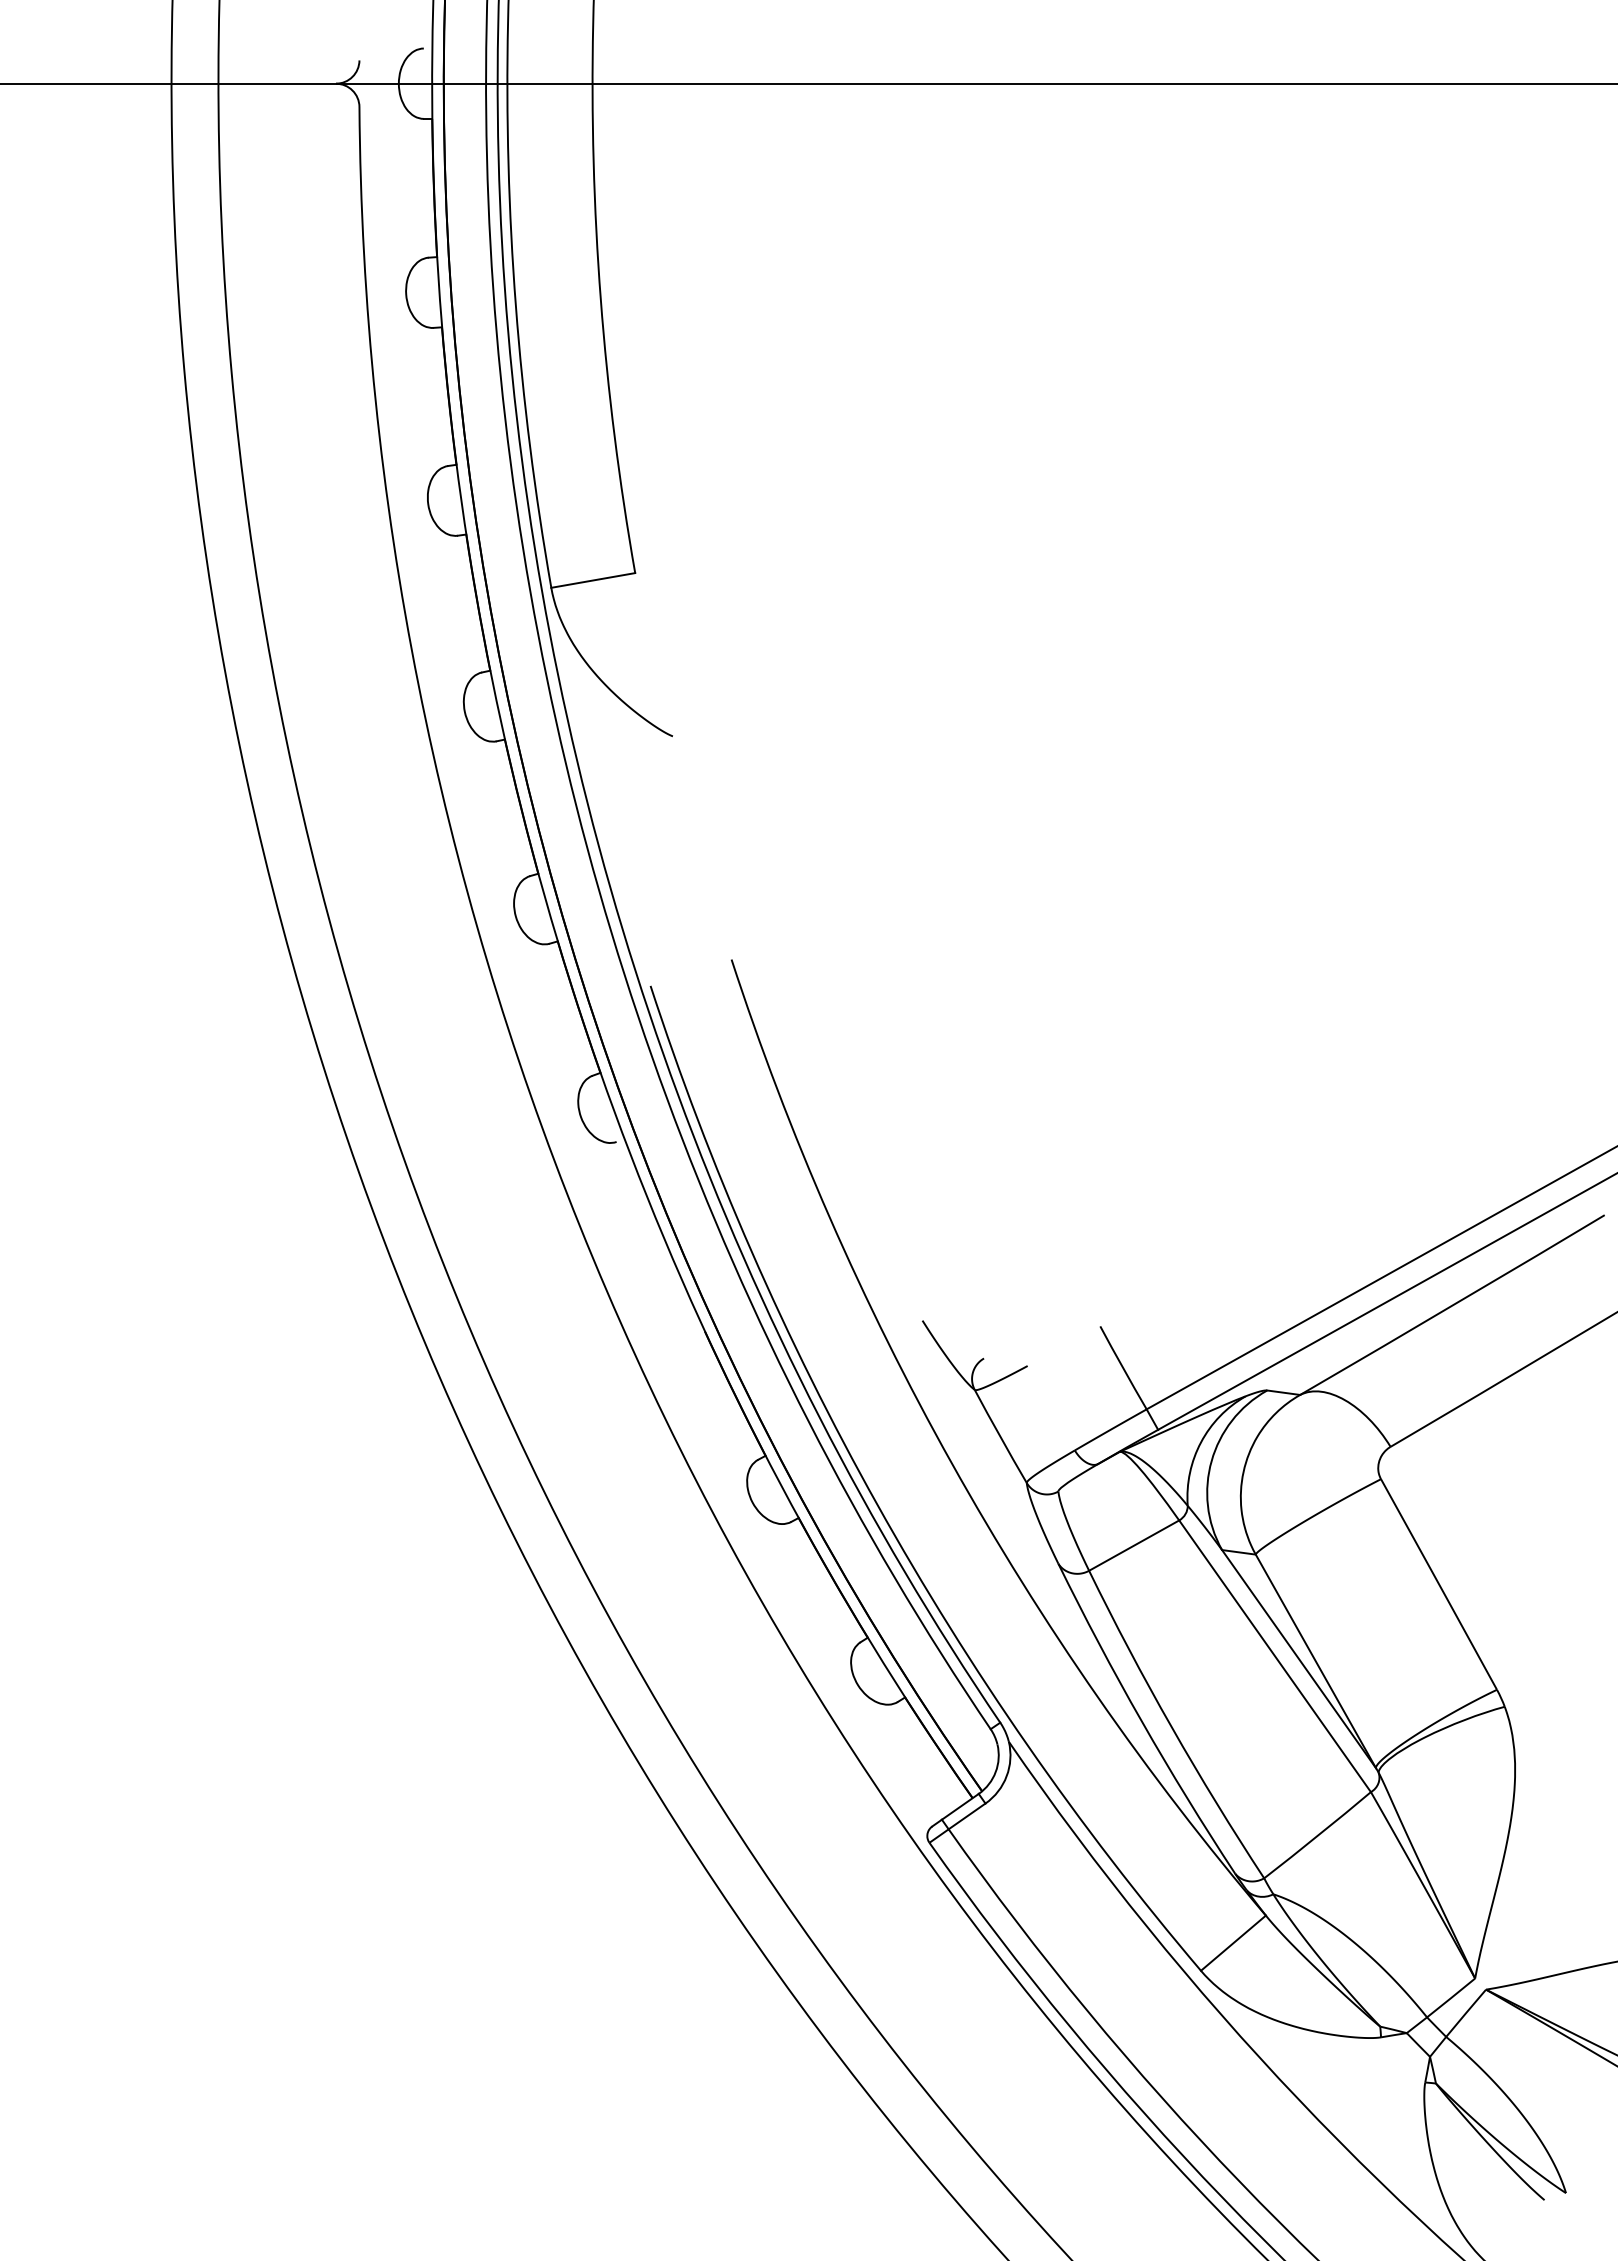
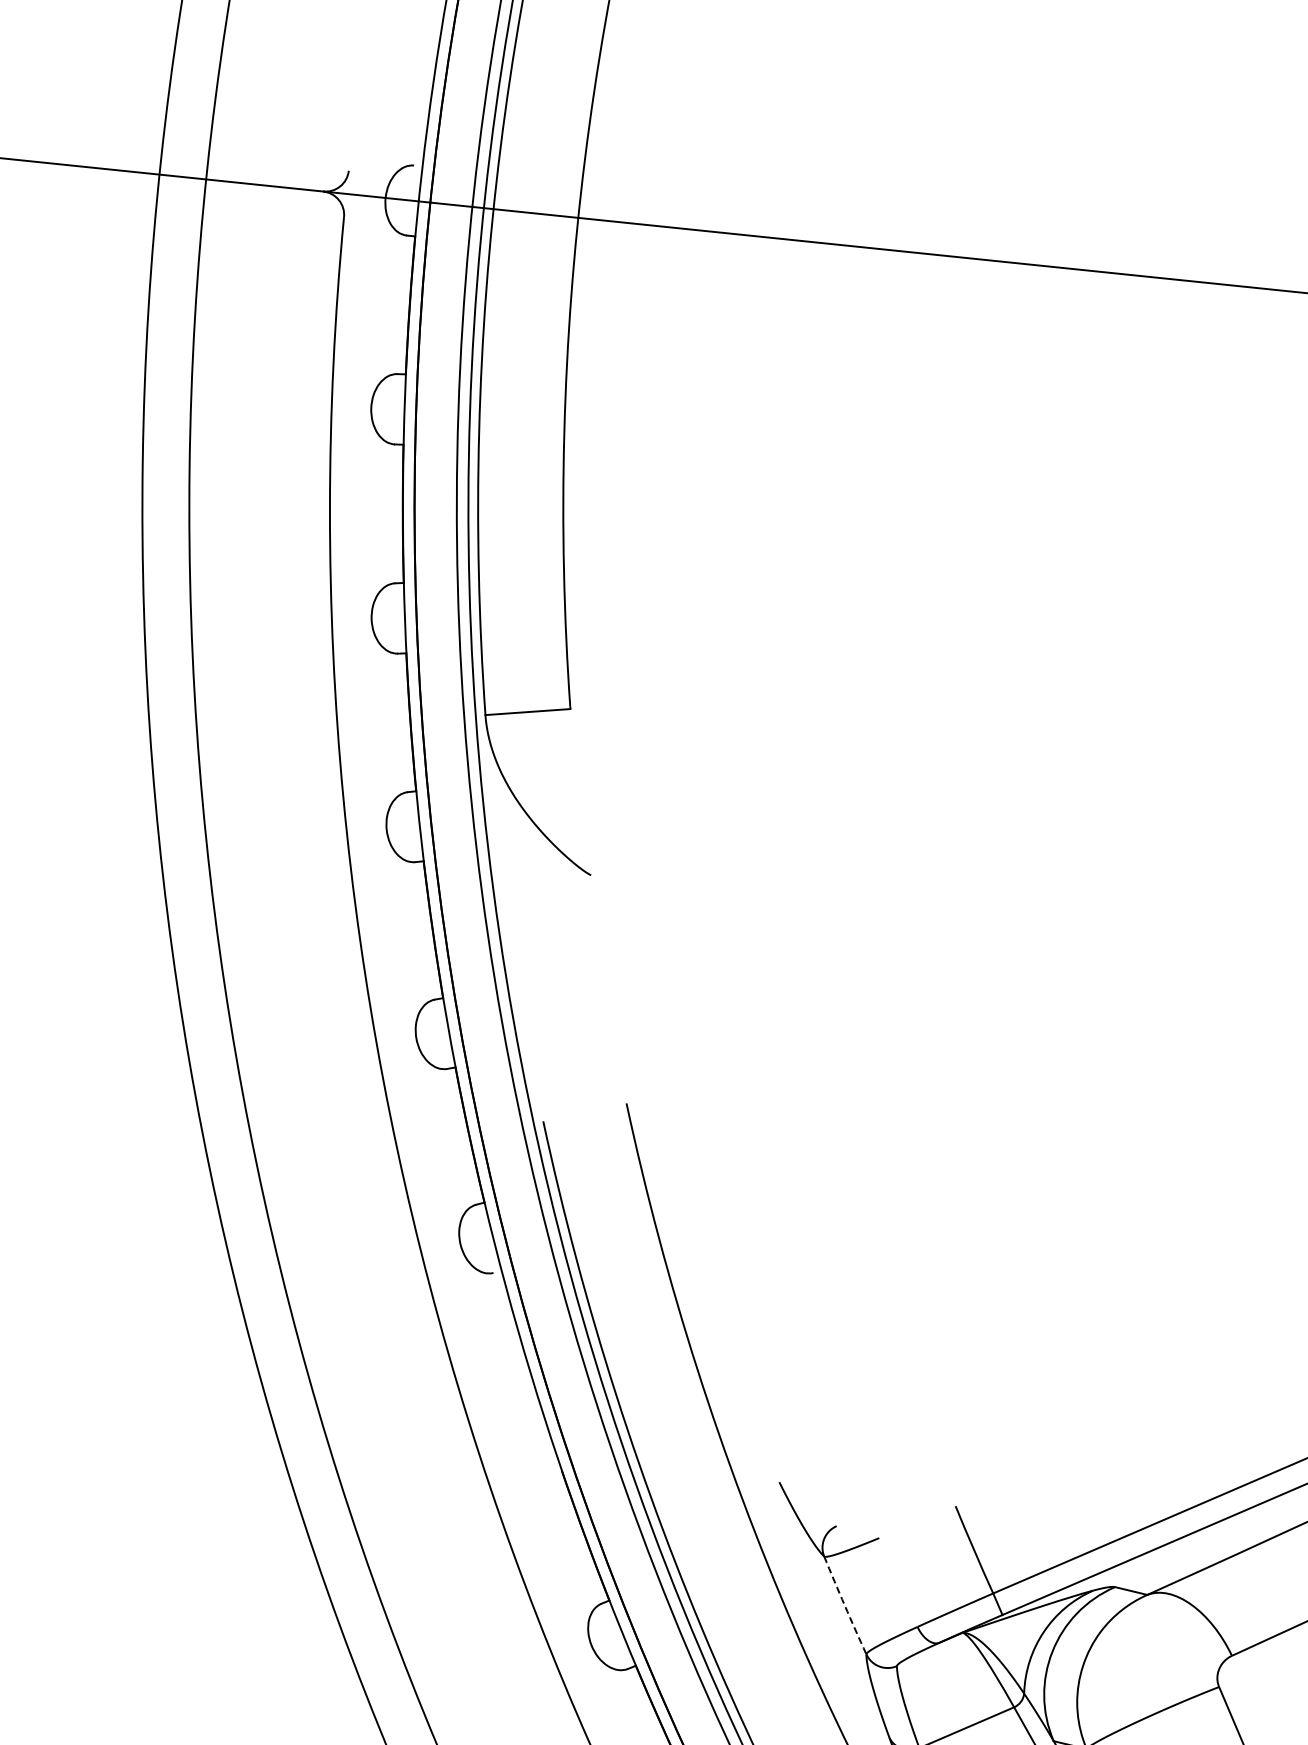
arc: (1000, 1436) -> (845, 1605), solid -> dashed

